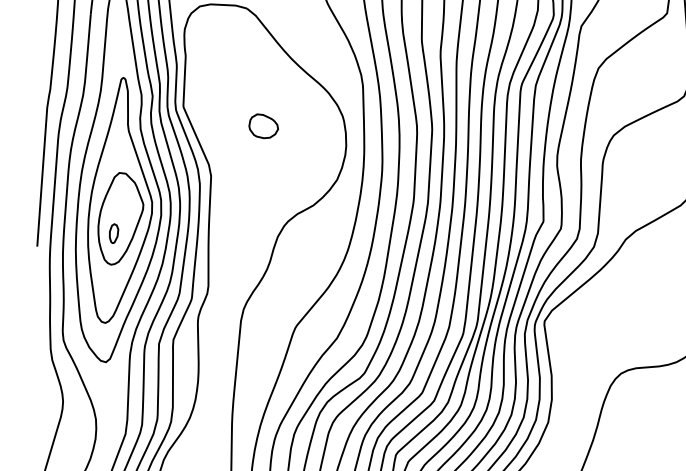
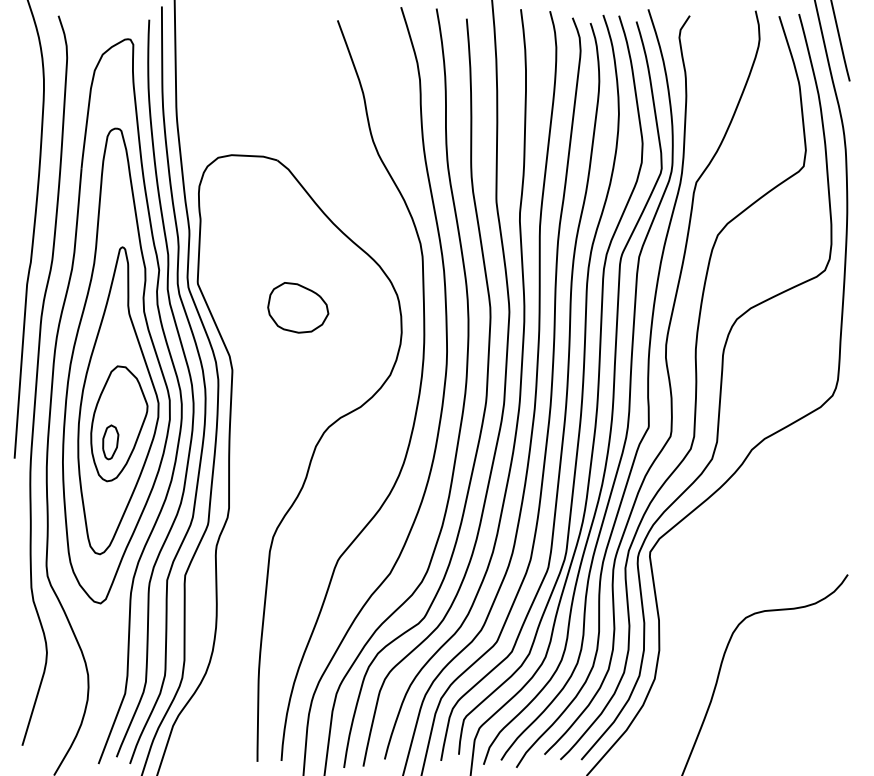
part: (263, 125) -> (298, 307), size x1.67
part: (113, 233) -> (110, 442), size x1.43

